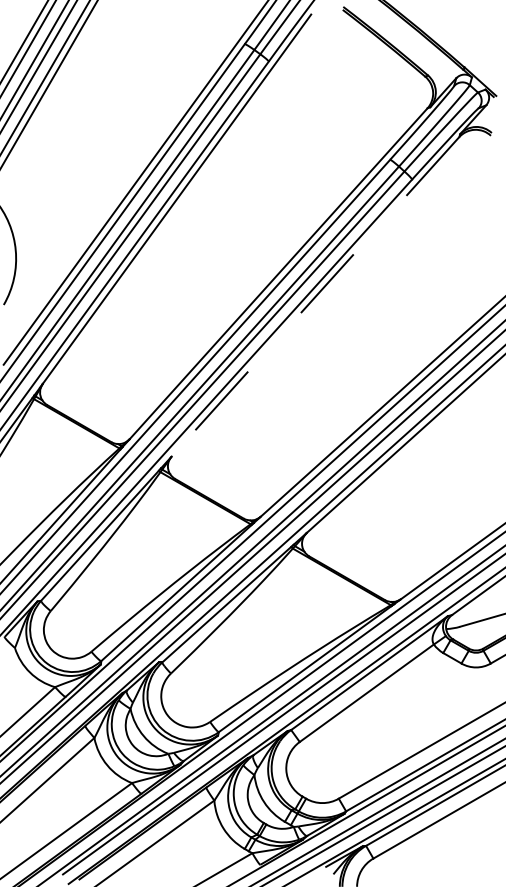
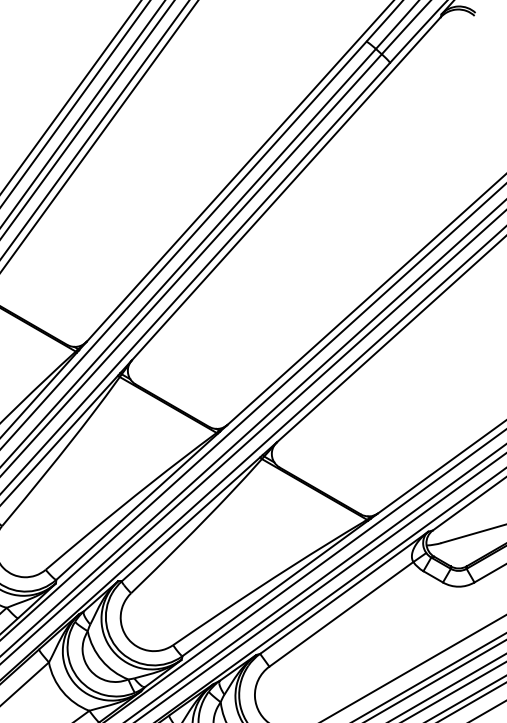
line: (315, 296) -> (286, 188), dashed -> solid

